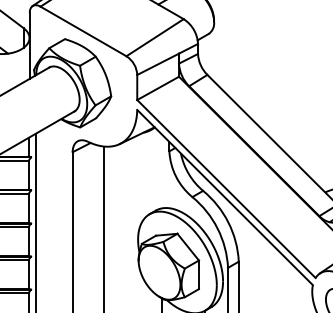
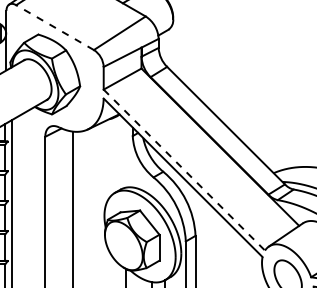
line: (83, 31) -> (55, 27), solid -> dashed
line: (226, 189) -> (184, 170), solid -> dashed

